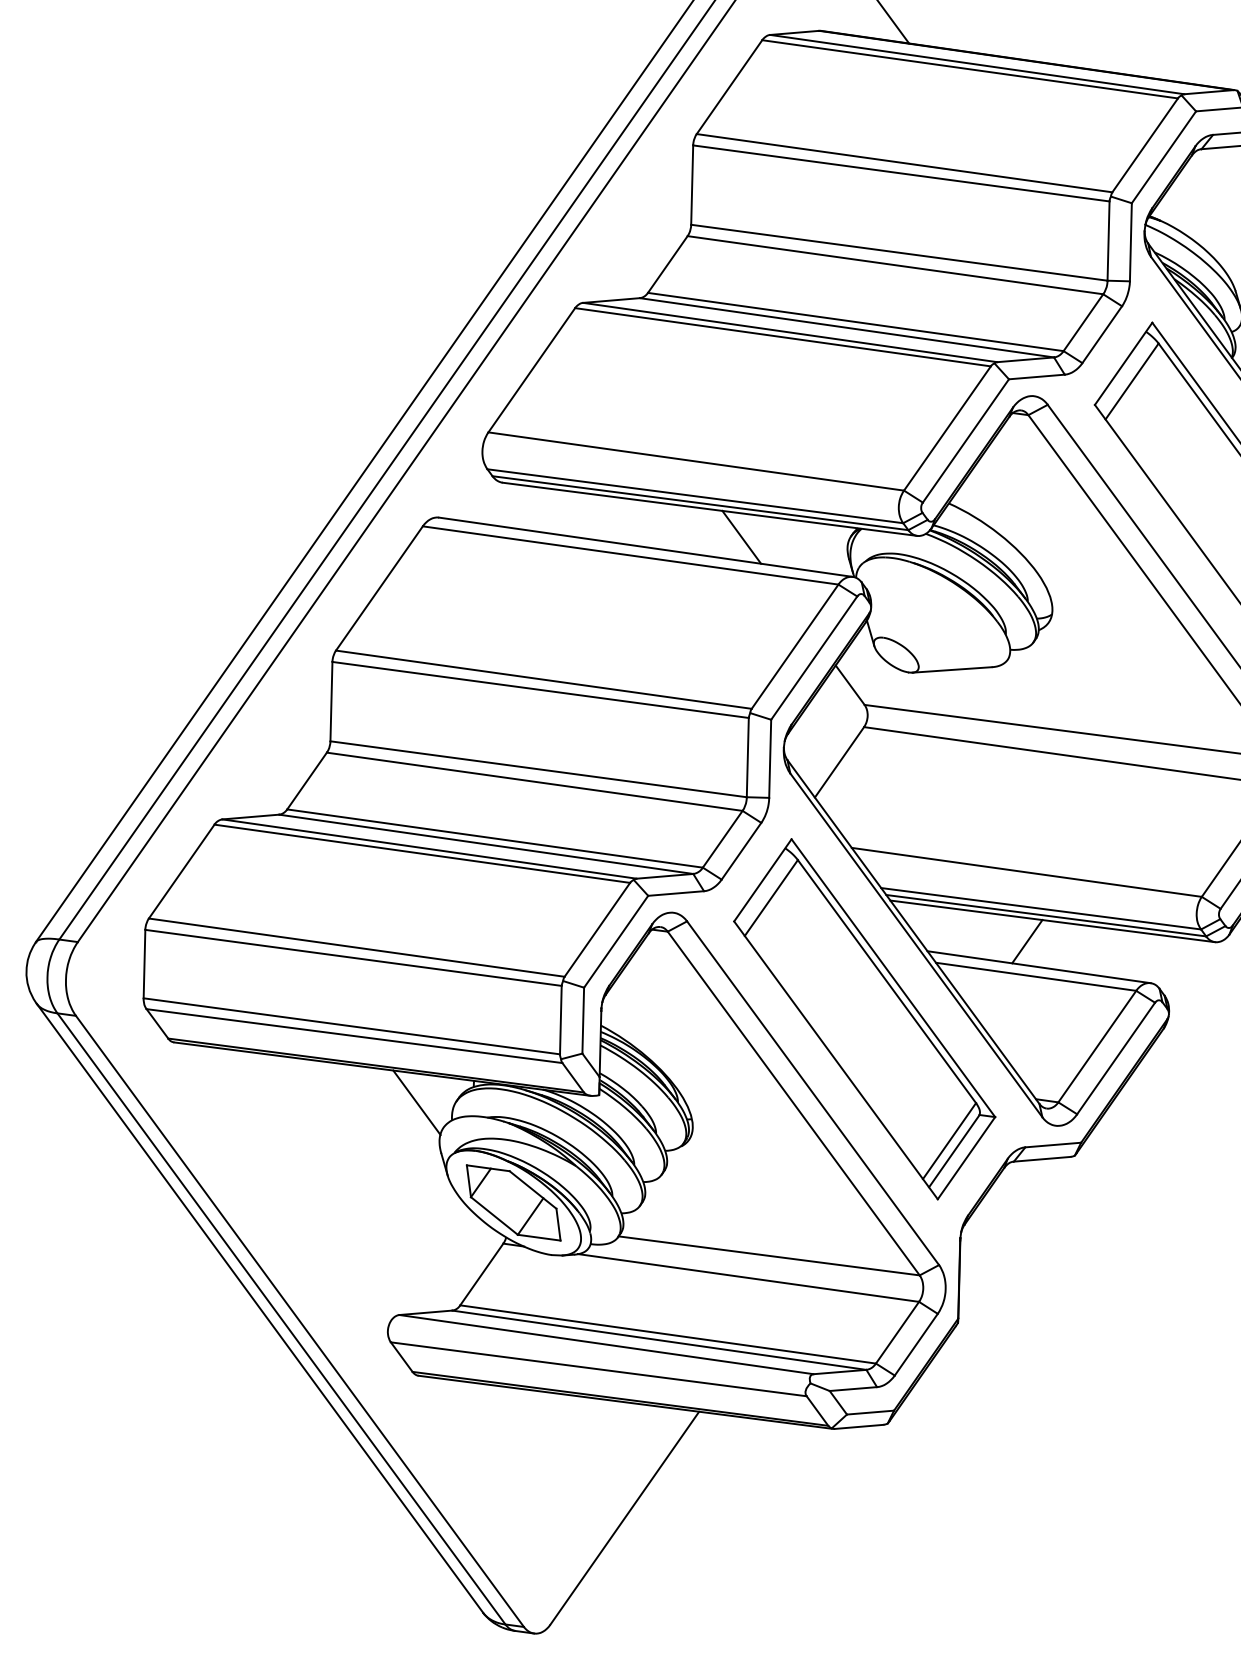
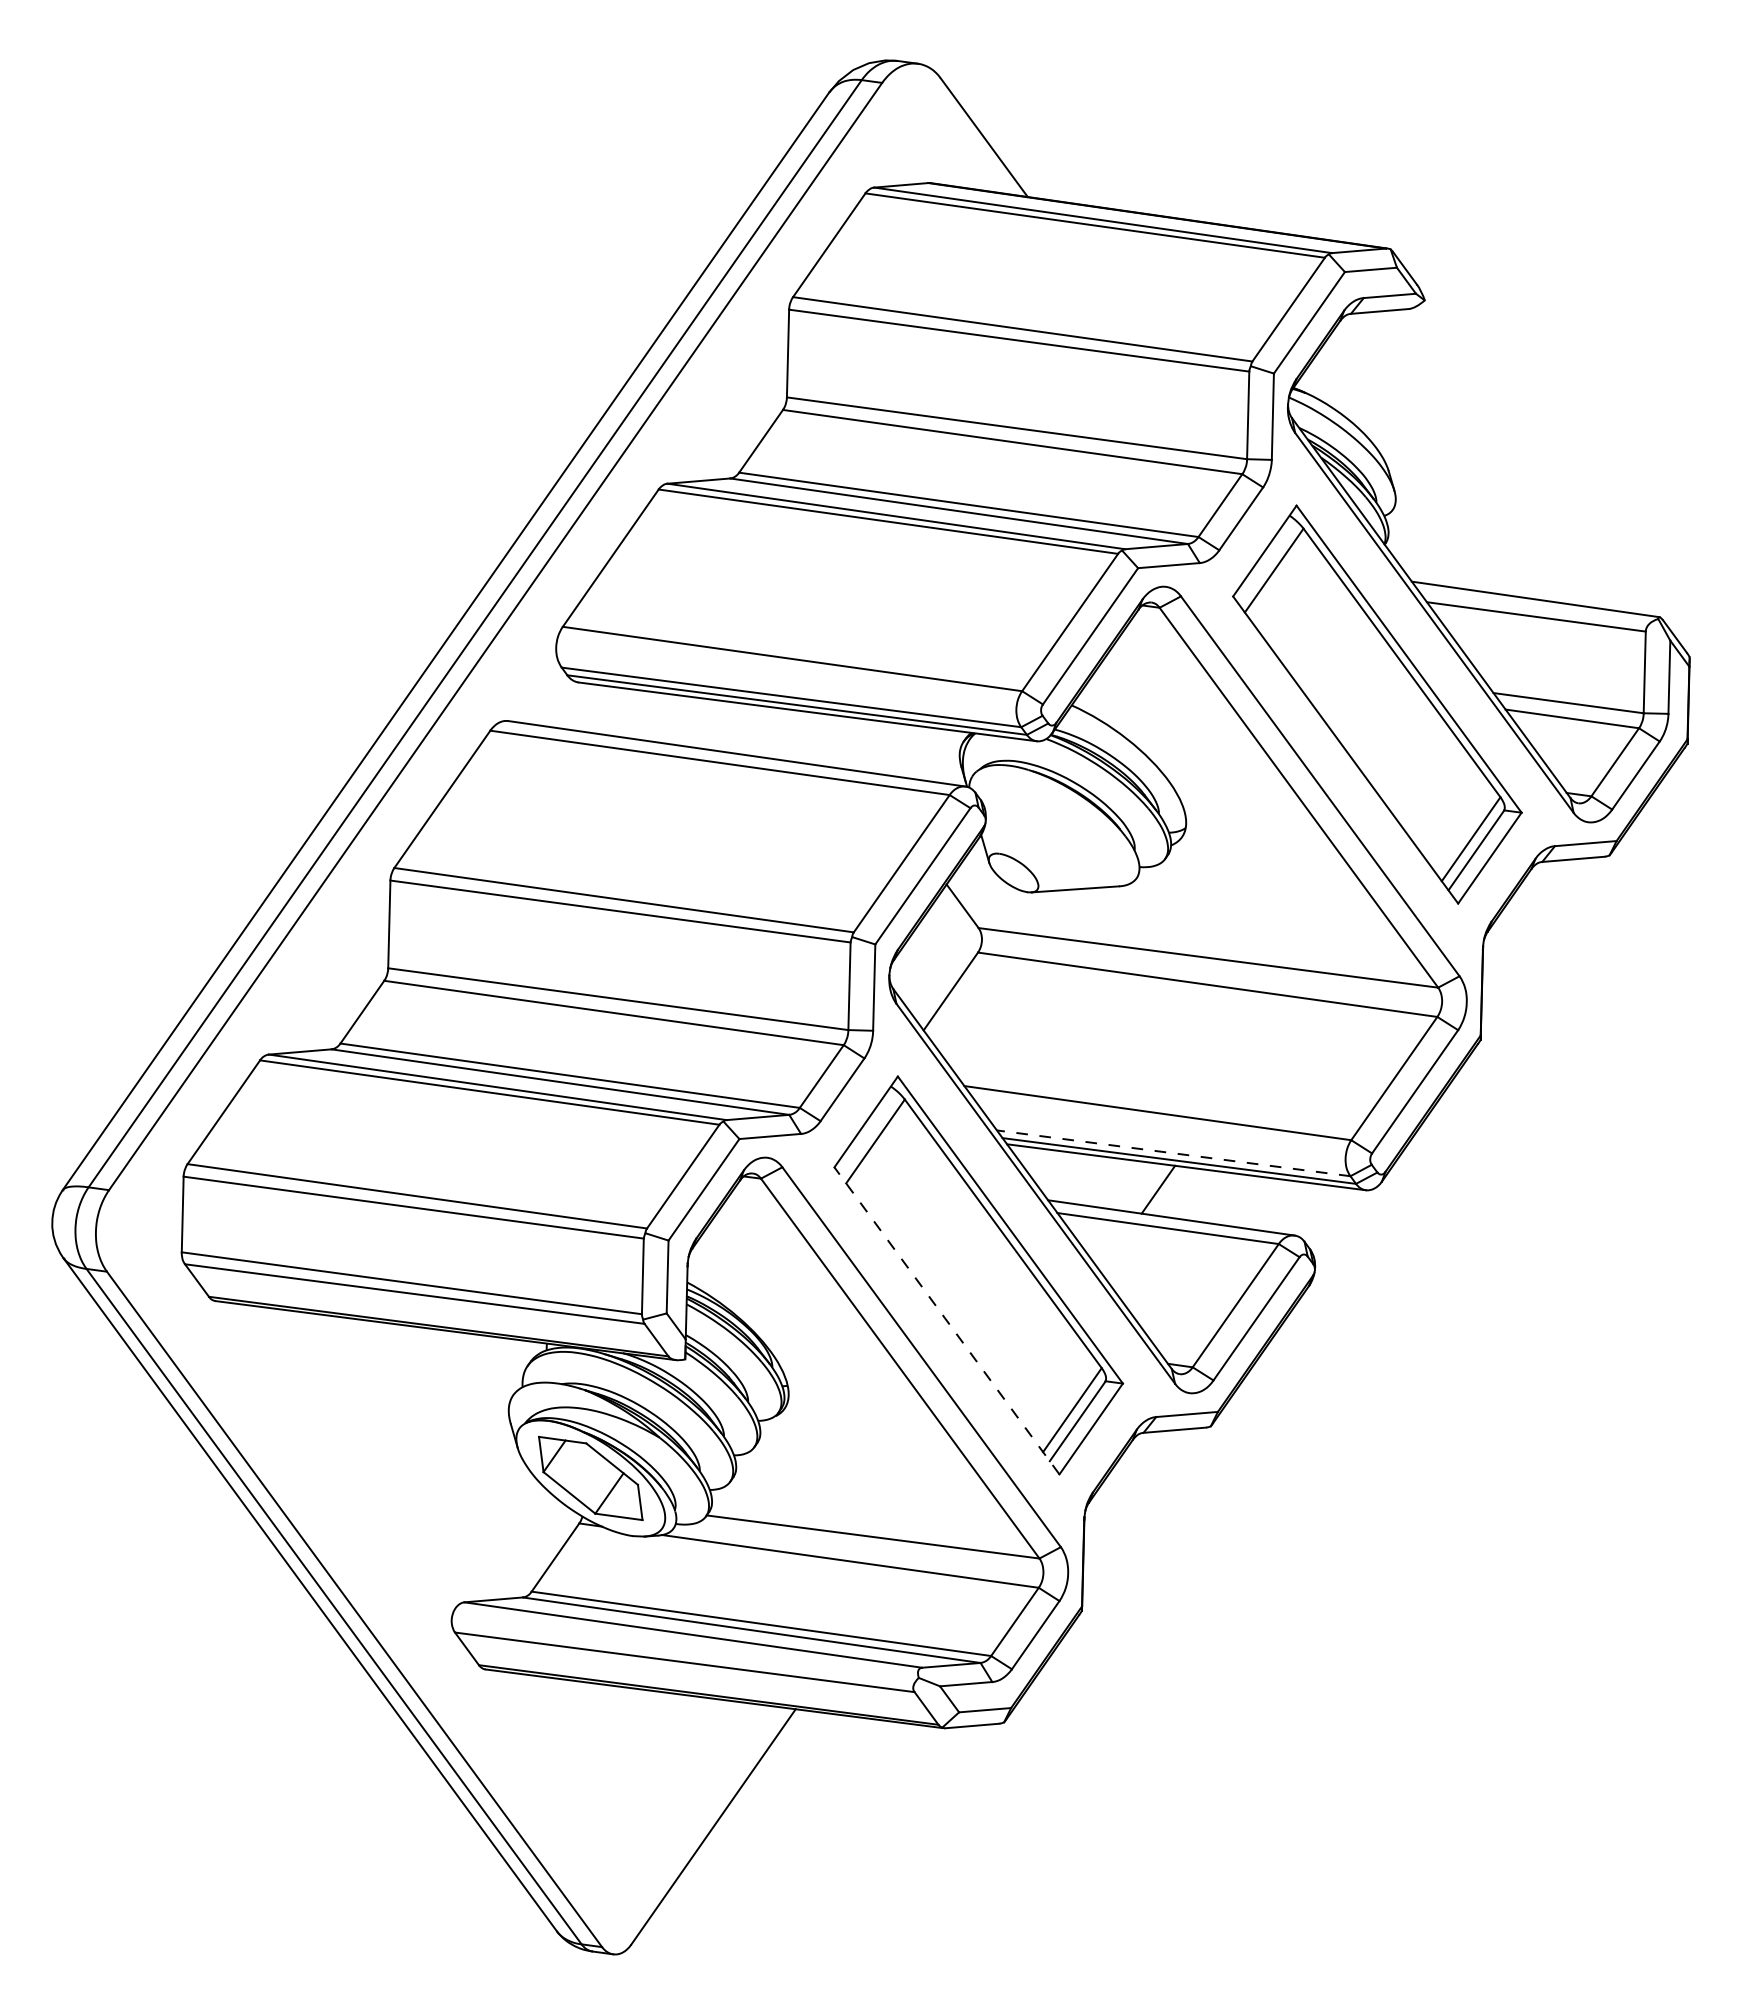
line: (741, 537) -> (842, 742), removed
line: (1040, 908) -> (1173, 1153), solid -> dashed
line: (835, 1060) -> (946, 1320), solid -> dashed
line: (416, 1102) -> (483, 1367), removed

